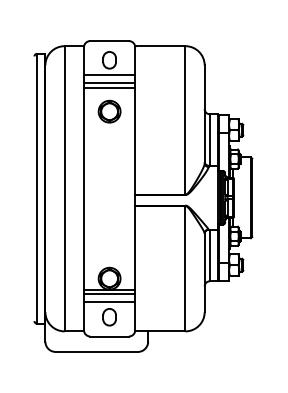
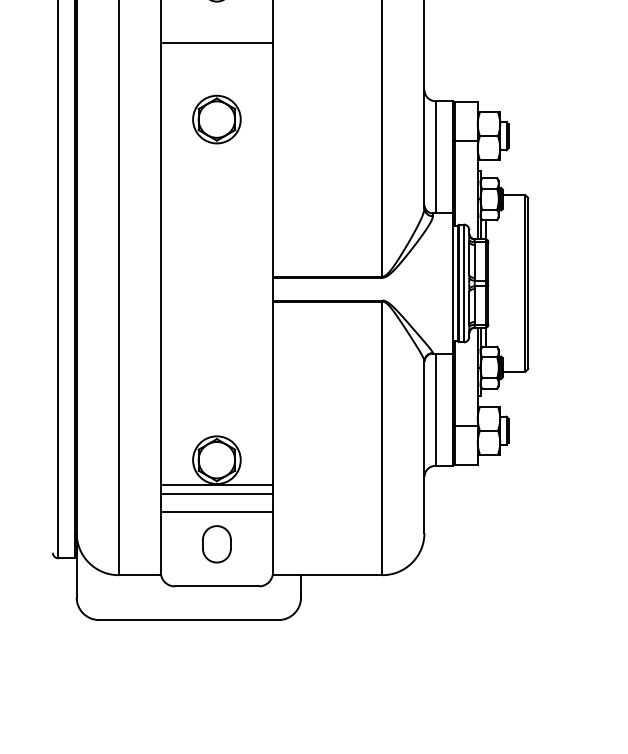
line: (109, 75) -> (216, 16), removed
line: (109, 83) -> (216, 34), removed
part: (109, 111) -> (216, 119), moved

